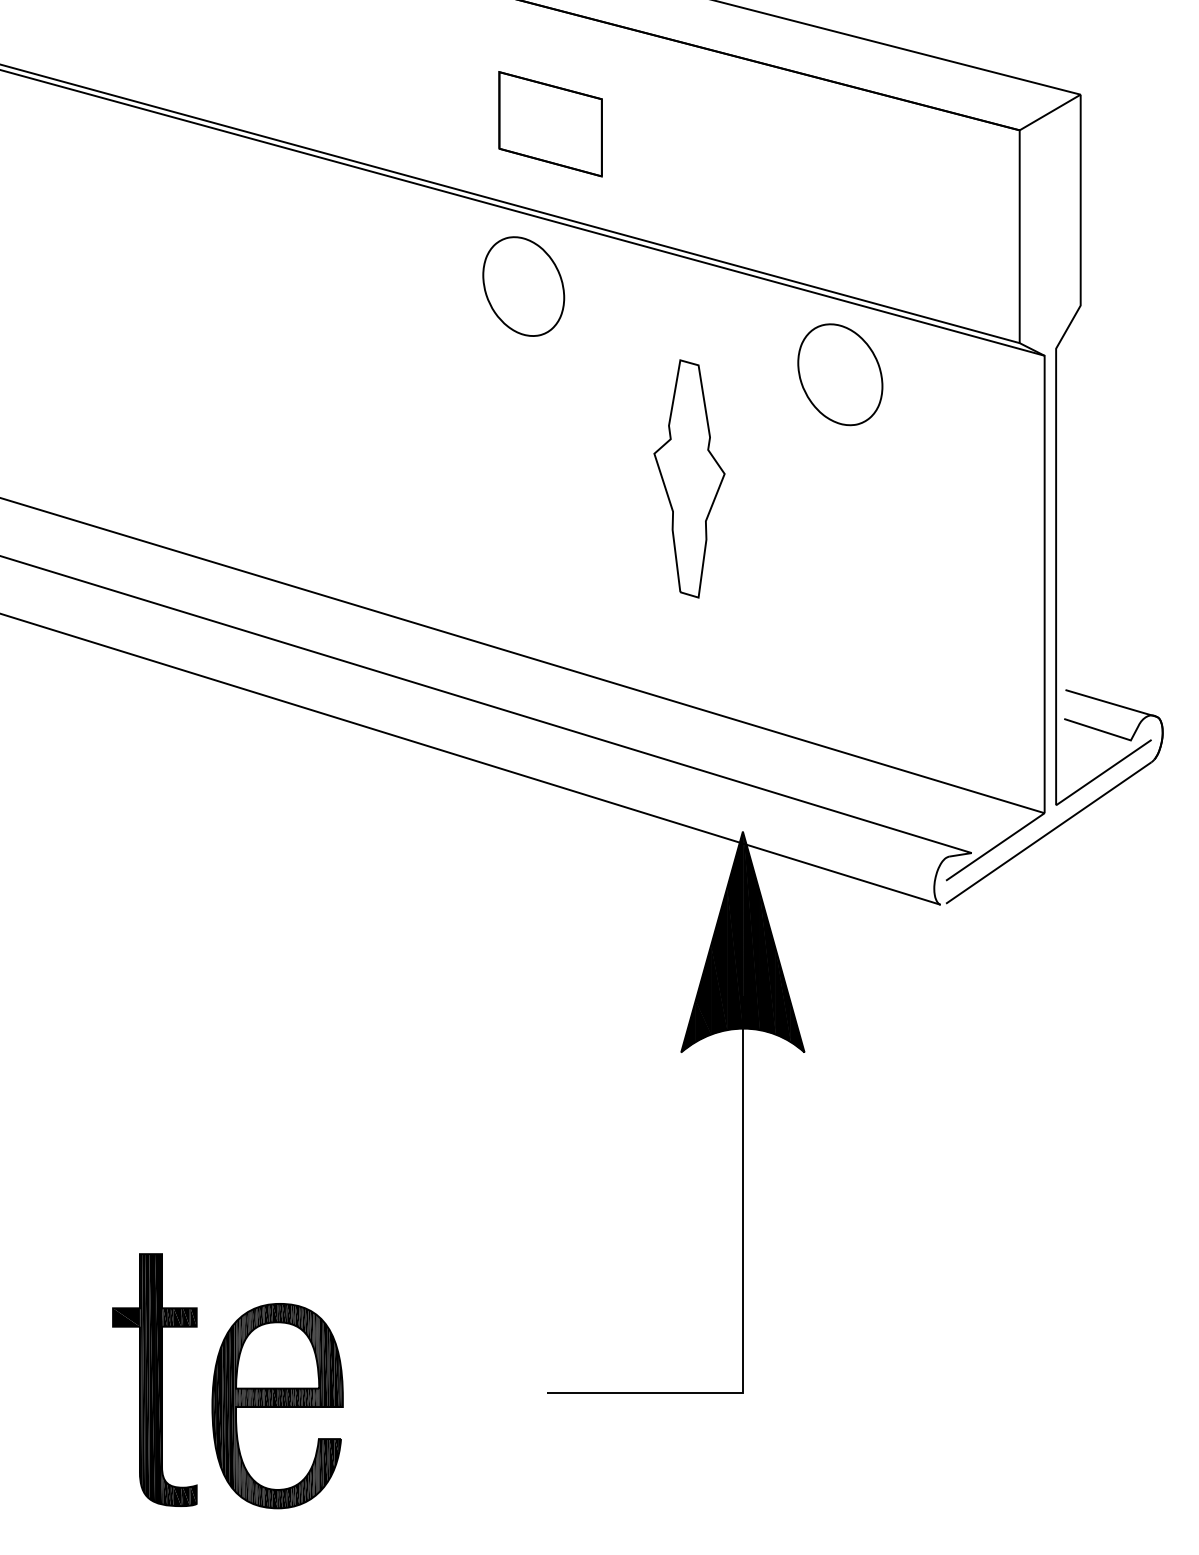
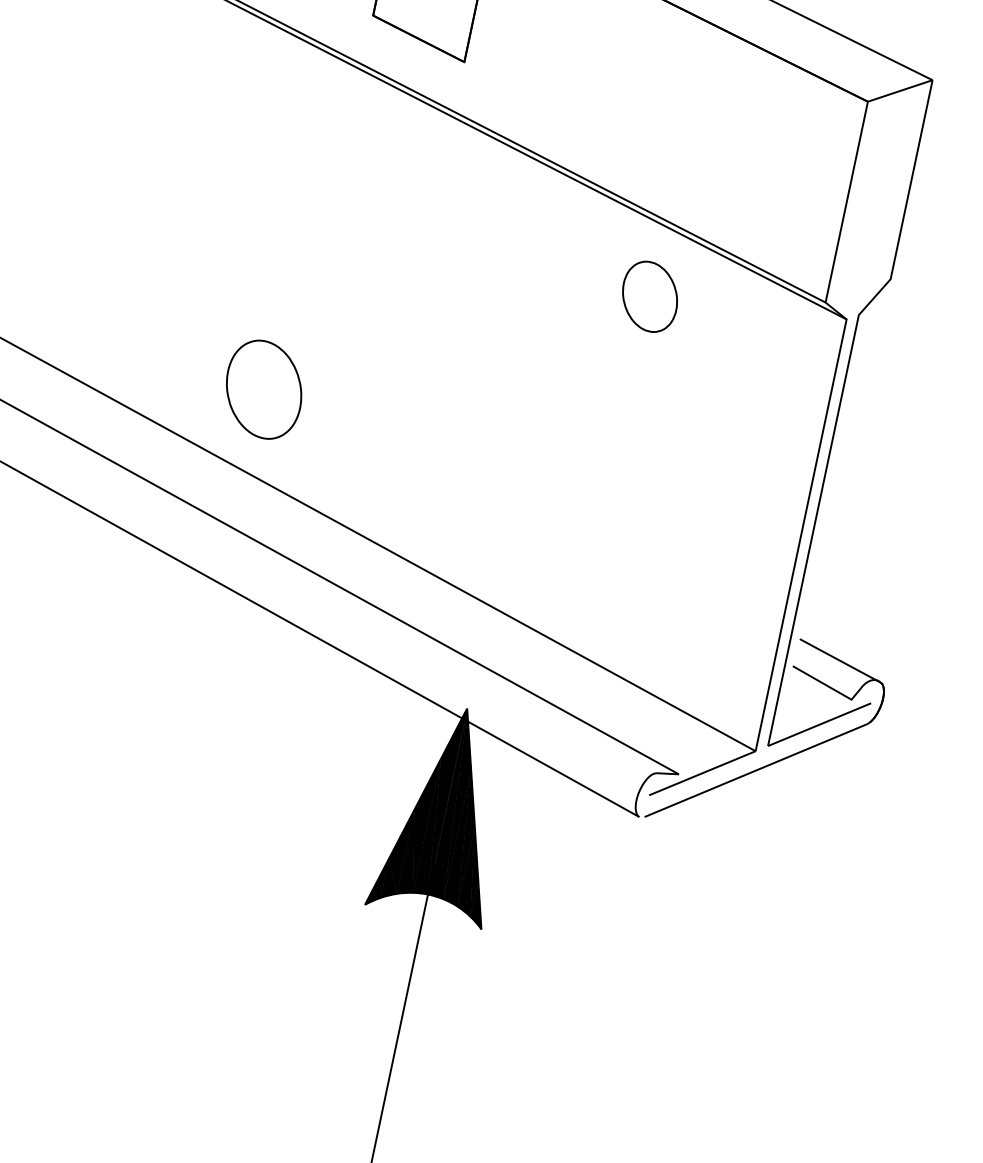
part: (523, 286) -> (263, 389), moved
part: (840, 374) -> (650, 296), size x0.7
part: (689, 478) -> (487, 364), removed

